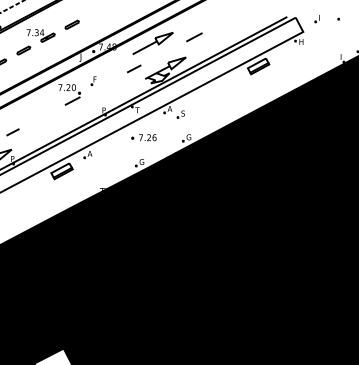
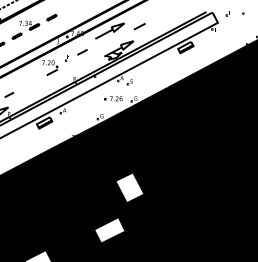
line: (134, 69) -> (82, 52), moved
part: (144, 137) -> (113, 98), moved
fill: (180, 261) -> (129, 187), removed
fill: (152, 320) -> (109, 230), removed

